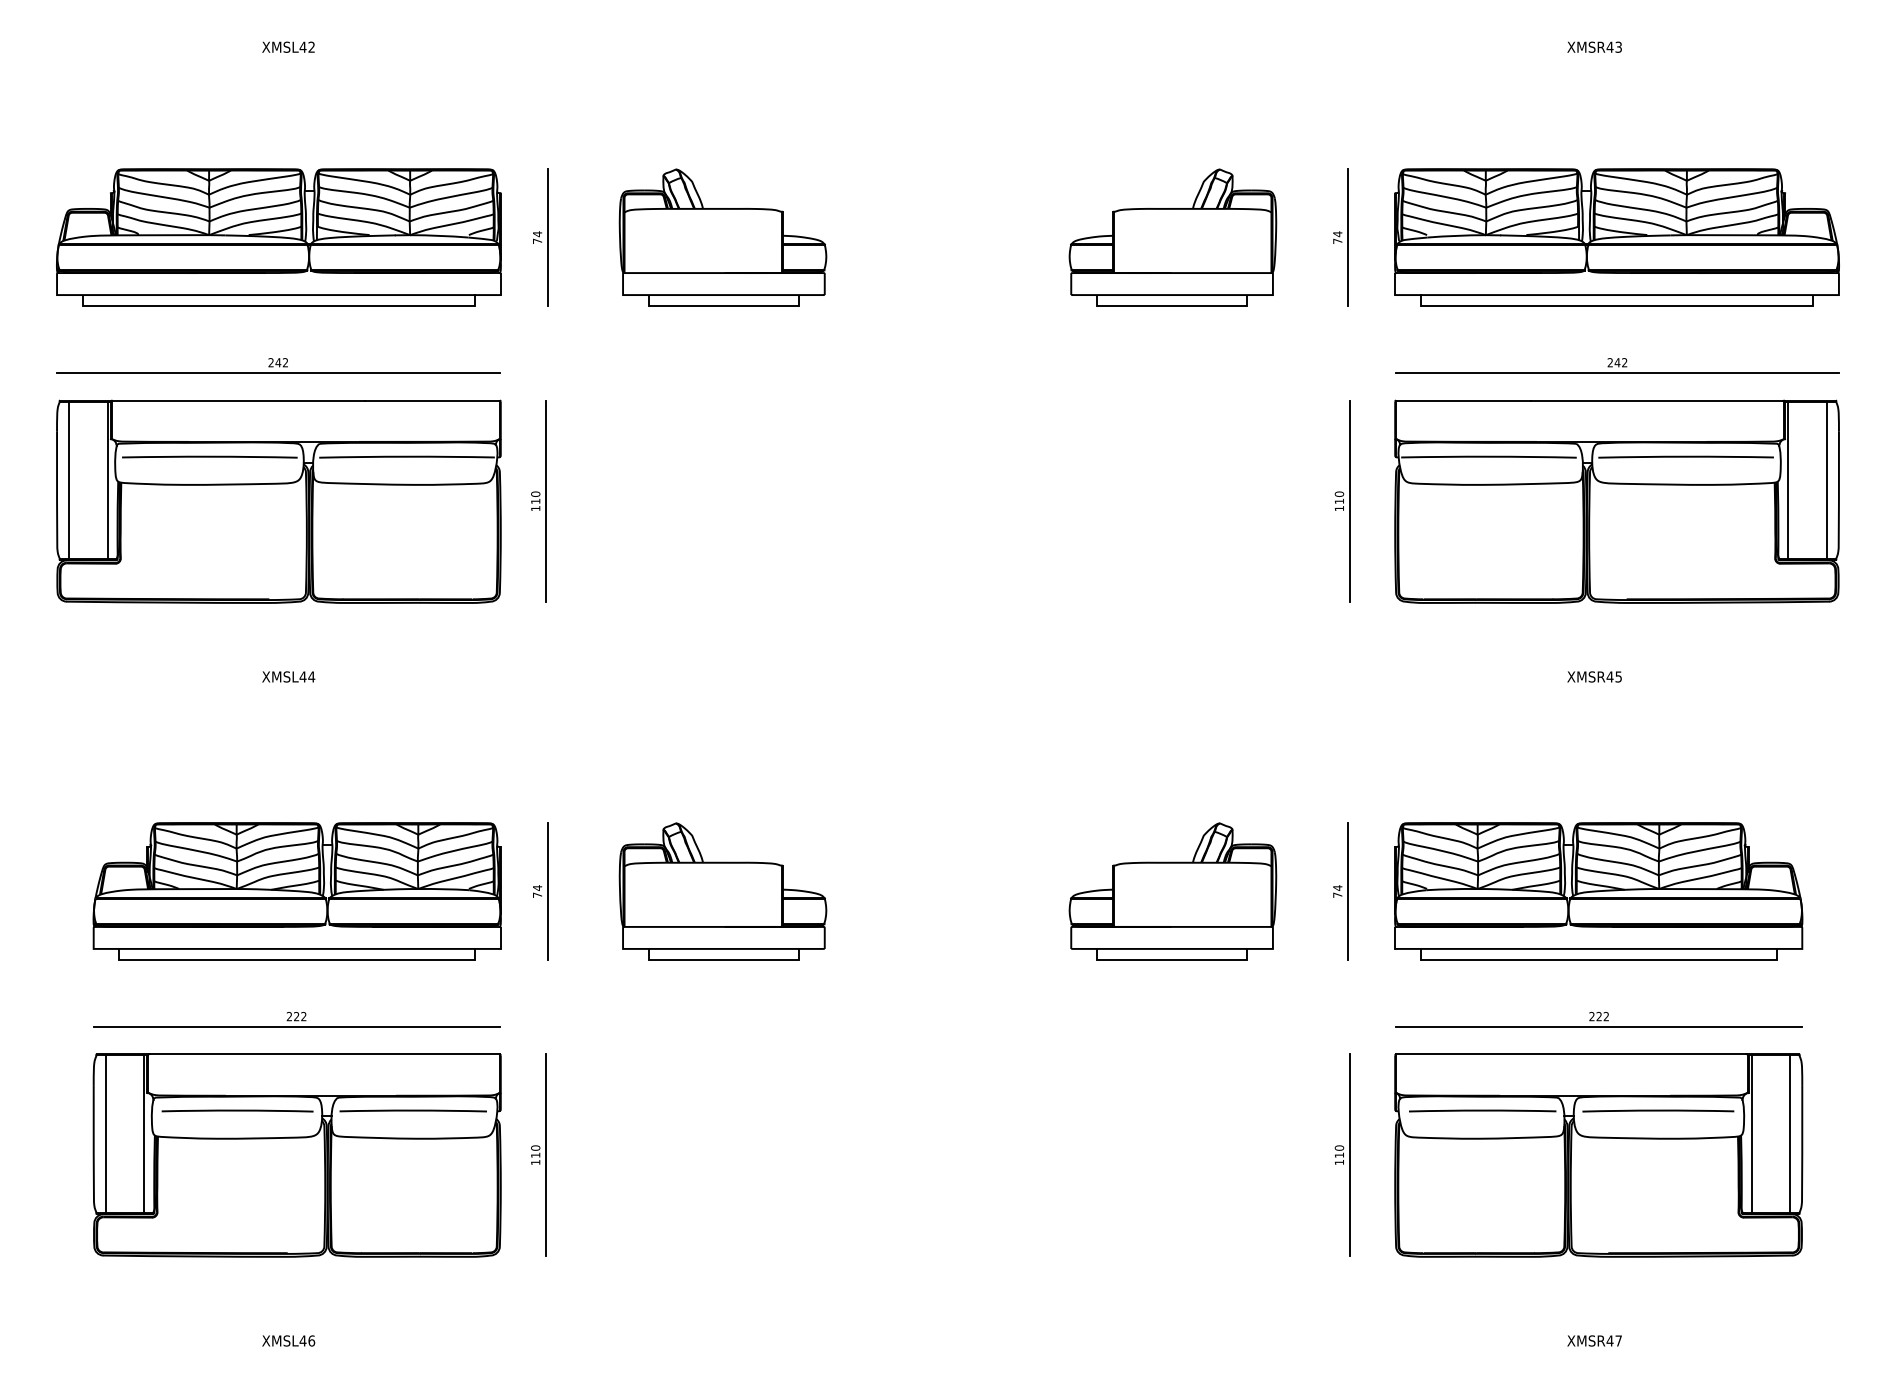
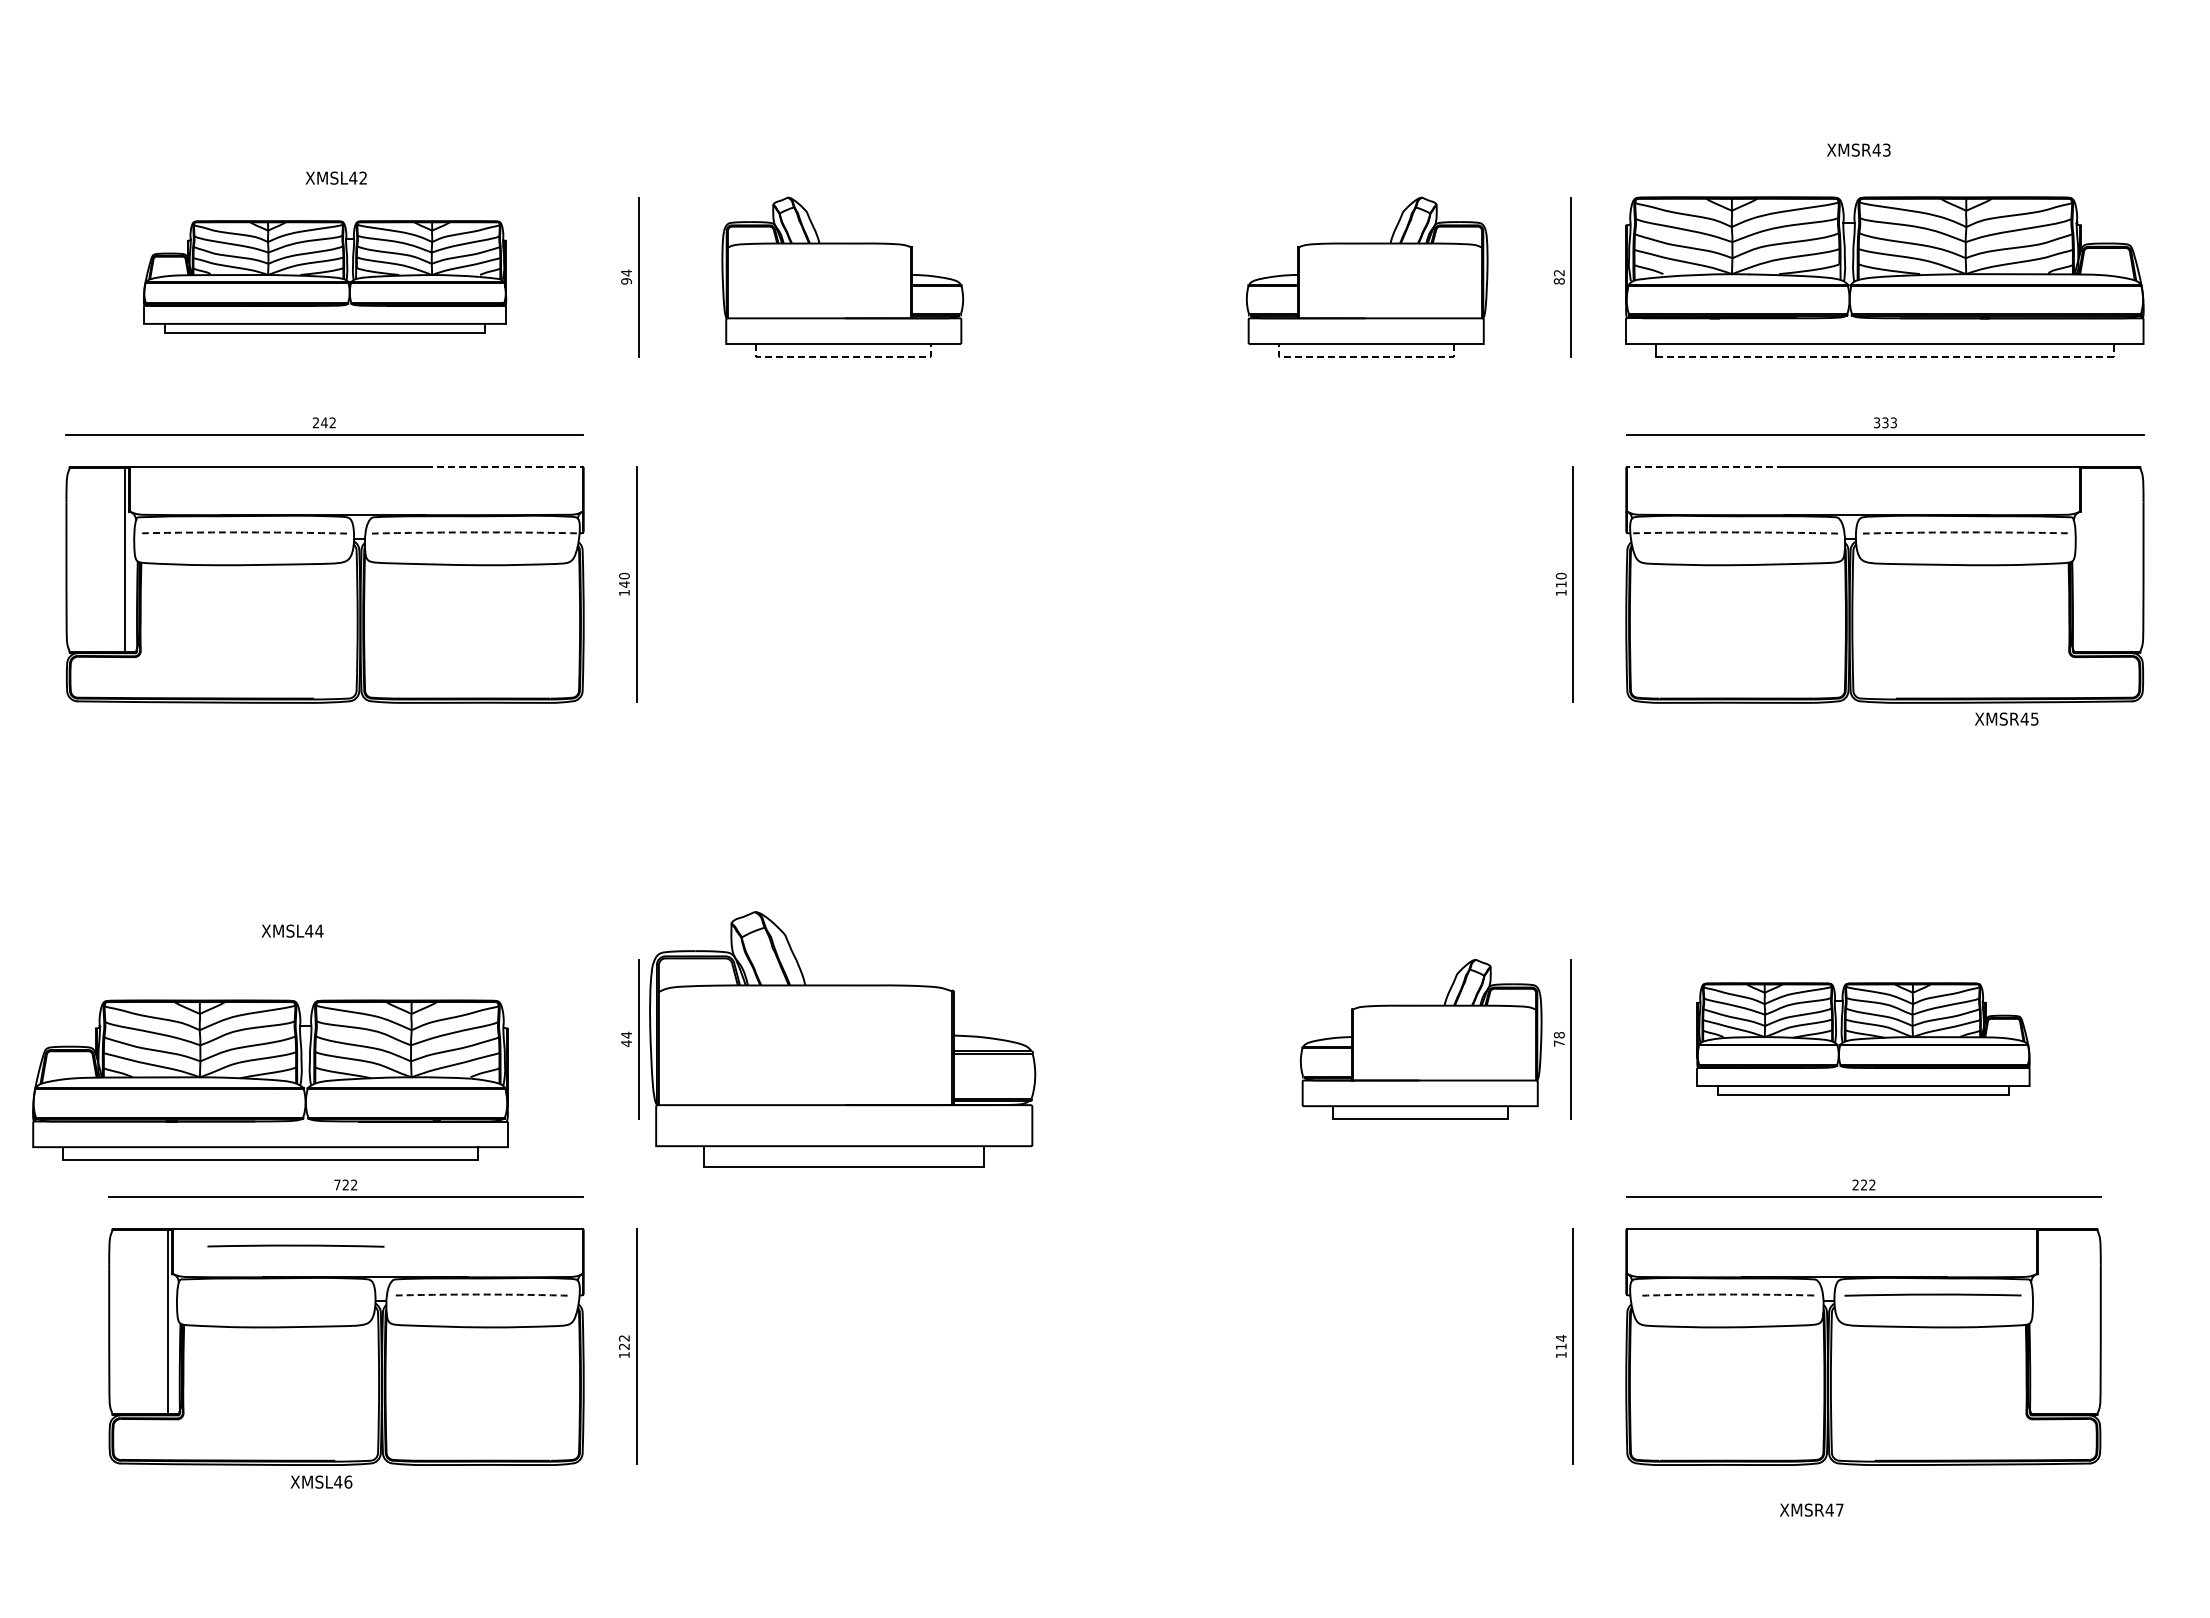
text: (287, 46) -> (335, 177), moved
text: (1594, 46) -> (1858, 149), moved
part: (278, 237) -> (324, 276), size x0.7
text: (1337, 237) -> (1558, 276), 74 -> 82
text: (537, 241) -> (626, 281), 74 -> 94
line: (723, 305) -> (843, 356), solid -> dashed
line: (1172, 305) -> (1366, 356), solid -> dashed
line: (1622, 305) -> (1891, 356), solid -> dashed
text: (1617, 362) -> (1885, 422), 242 -> 333
line: (432, 400) -> (504, 466), solid -> dashed
line: (1463, 400) -> (1705, 466), solid -> dashed
arc: (209, 456) -> (244, 532), solid -> dashed
arc: (407, 456) -> (474, 532), solid -> dashed
arc: (1488, 456) -> (1735, 532), solid -> dashed
arc: (1686, 456) -> (1965, 532), solid -> dashed
line: (69, 479) -> (80, 559), removed
line: (1788, 479) -> (2084, 559), removed
line: (1826, 479) -> (2129, 559), removed
text: (535, 501) -> (624, 584), 110 -> 140
text: (288, 676) -> (292, 930), moved
text: (1594, 676) -> (2006, 718), moved
text: (1337, 887) -> (1558, 1034), 74 -> 78
part: (297, 890) -> (270, 1079), moved
part: (1598, 890) -> (1863, 1038), size x0.7
part: (722, 891) -> (842, 1039), size x1.6
part: (1172, 891) -> (1420, 1039), moved
text: (537, 895) -> (626, 1043), 74 -> 44
text: (289, 1016) -> (337, 1184), 222 -> 722
line: (237, 1110) -> (295, 1245), moved
arc: (413, 1110) -> (481, 1294), solid -> dashed
arc: (1482, 1110) -> (1728, 1294), solid -> dashed
line: (105, 1134) -> (123, 1322), removed
line: (1751, 1134) -> (2041, 1322), removed
line: (1790, 1134) -> (2086, 1322), removed
text: (1338, 1147) -> (1560, 1337), 110 -> 114
text: (535, 1151) -> (624, 1342), 110 -> 122
text: (288, 1340) -> (321, 1481), moved
text: (1594, 1340) -> (1811, 1509), moved

